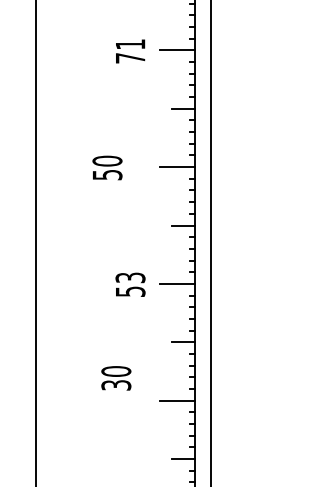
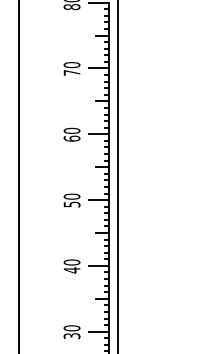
text: (129, 50) -> (71, 134), 71 -> 60
text: (106, 167) -> (71, 200), moved
text: (129, 284) -> (71, 266), 53 -> 40
text: (115, 377) -> (71, 331), moved

